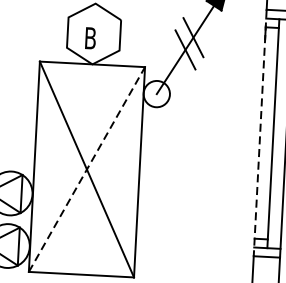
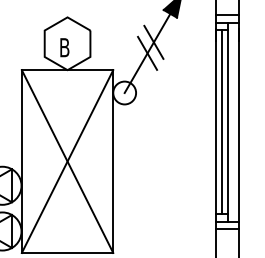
line: (266, 132) -> (221, 121), added
line: (260, 133) -> (216, 122), dashed -> solid
line: (86, 169) -> (67, 161), dashed -> solid

